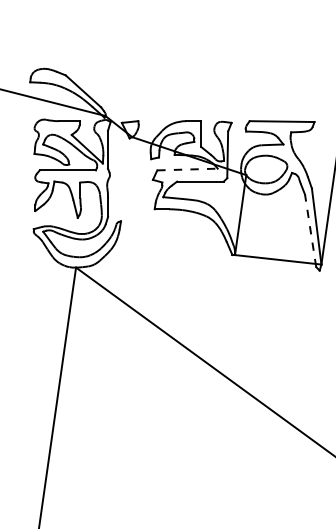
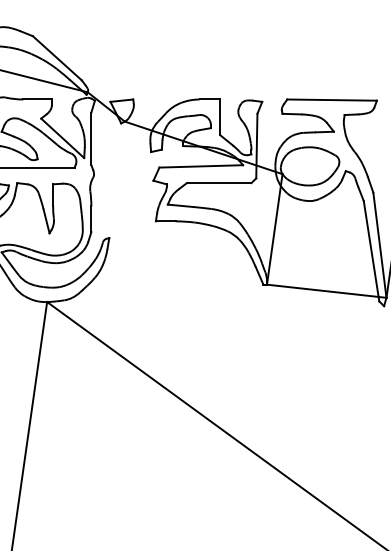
line: (188, 169) -> (202, 166), dashed -> solid
line: (310, 230) -> (371, 250), dashed -> solid

